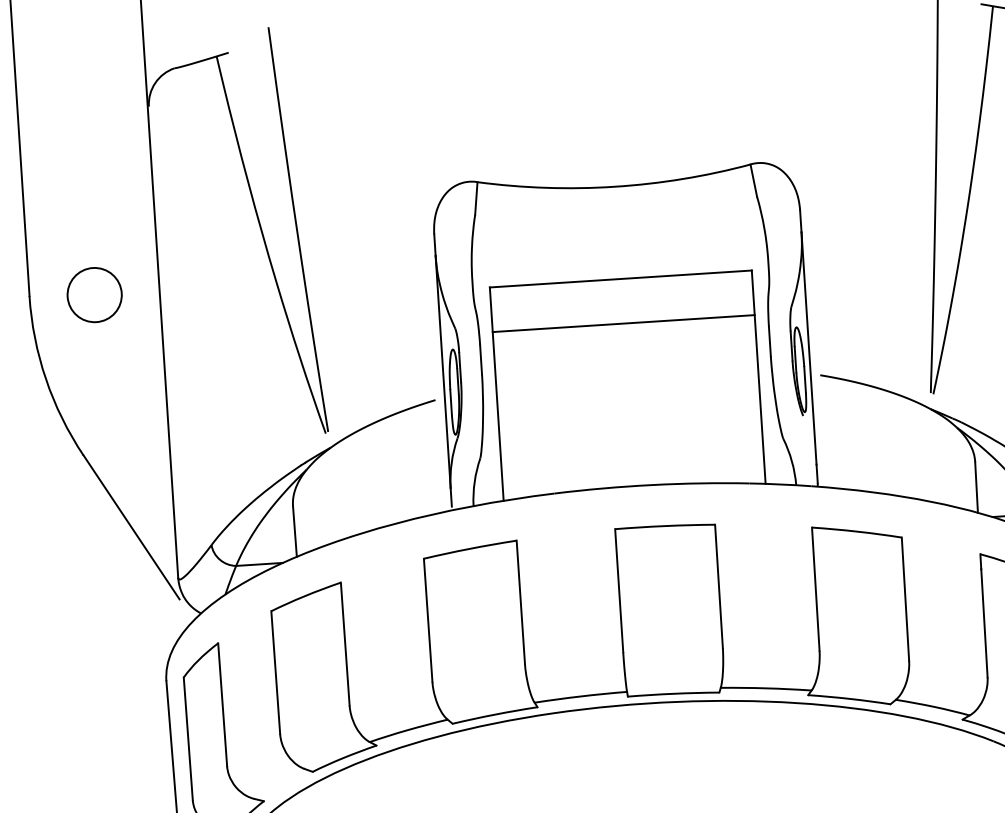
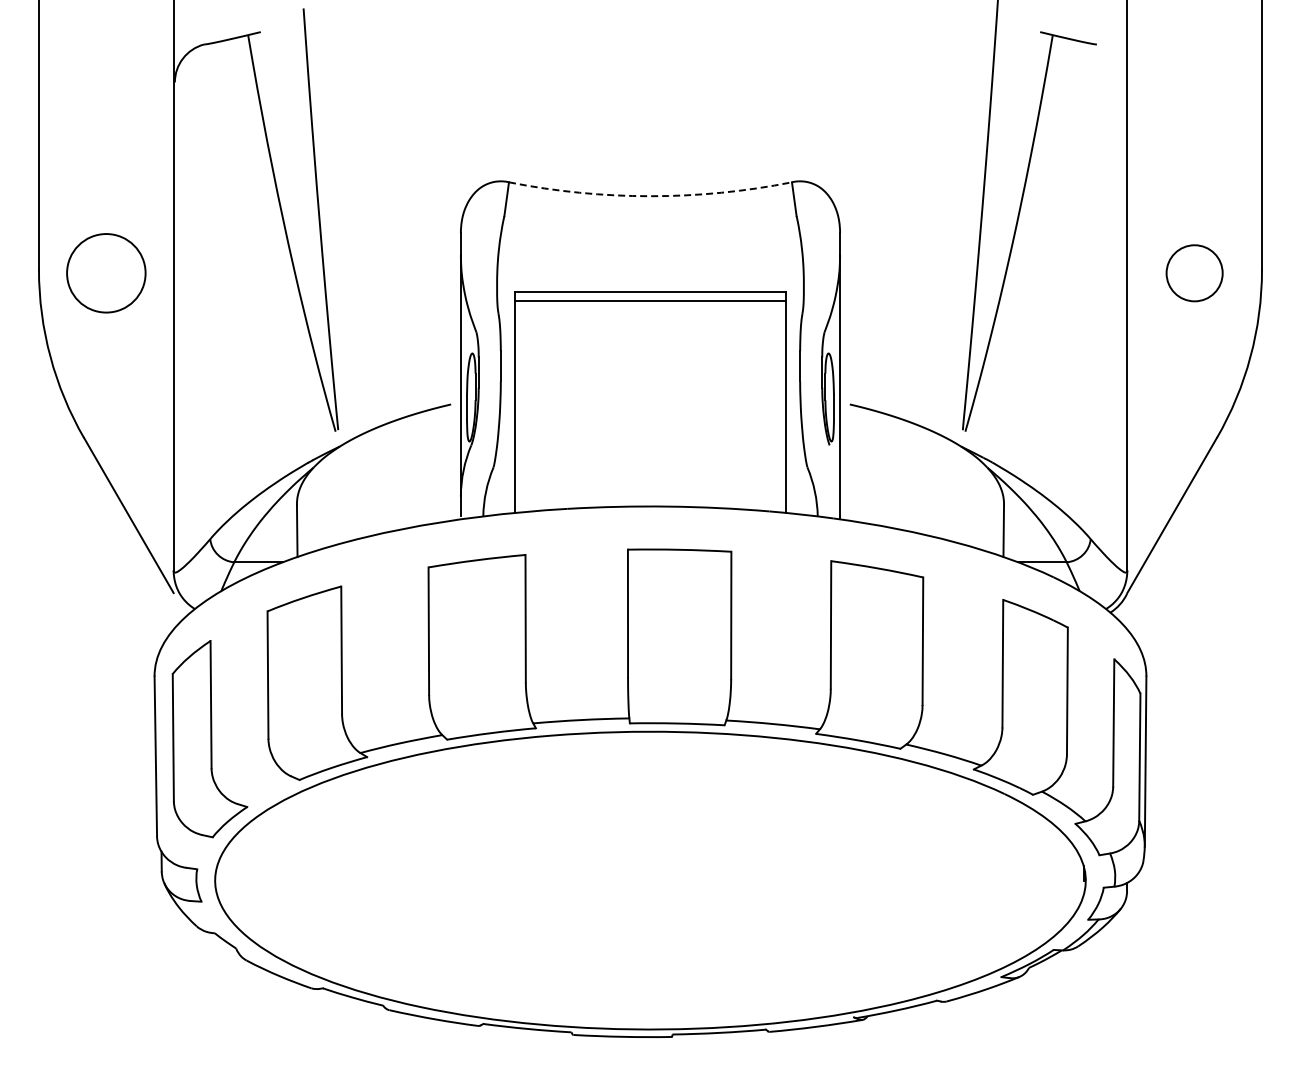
arc: (614, 187) -> (650, 196), solid -> dashed
circle: (94, 295) -> (106, 273), size x1.4
line: (623, 324) -> (650, 301), moved

